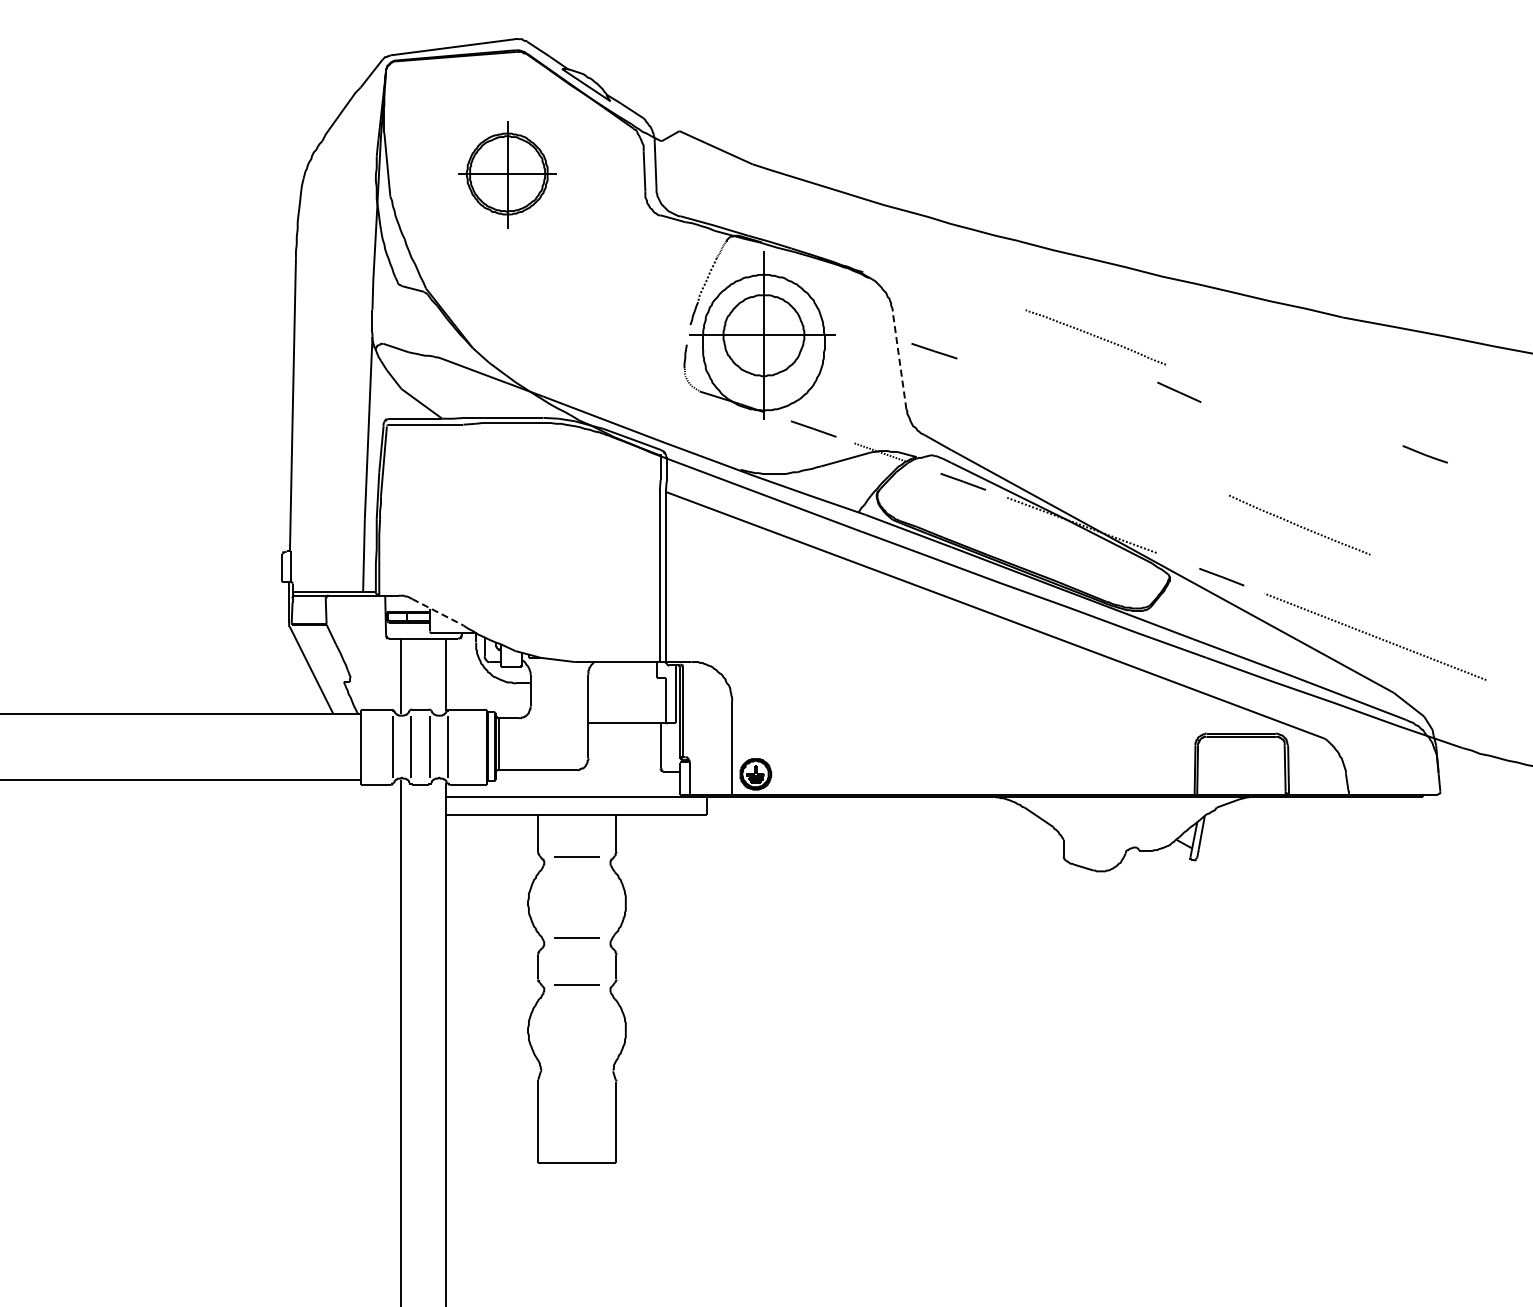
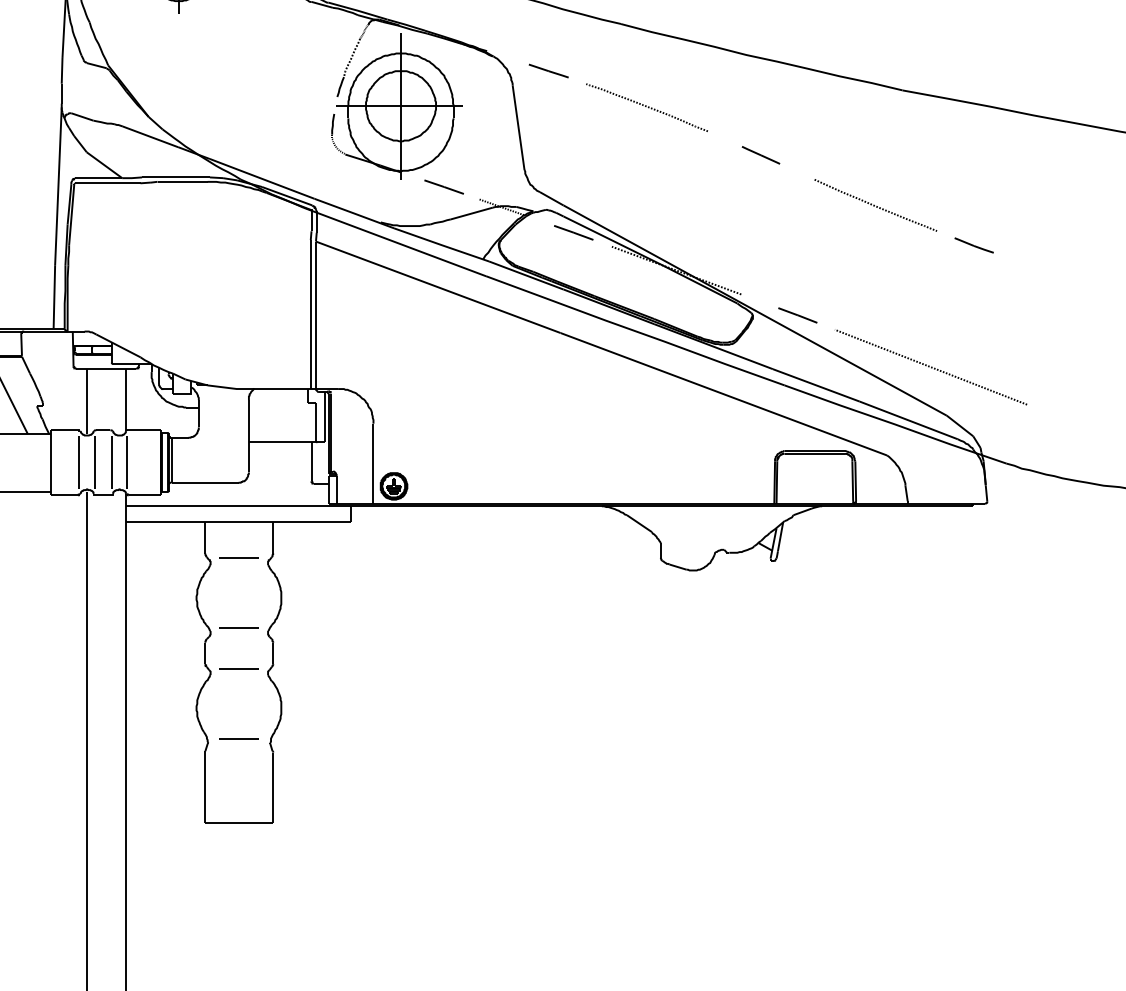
curve: (1096, 337) -> (647, 107), moved
line: (934, 351) -> (548, 71), moved
line: (899, 359) -> (518, 126), dashed -> solid
line: (1424, 454) -> (973, 245), moved
curve: (1298, 524) -> (874, 204), moved
line: (437, 612) -> (118, 346), dashed -> solid
line: (576, 1064) -> (238, 737), added

